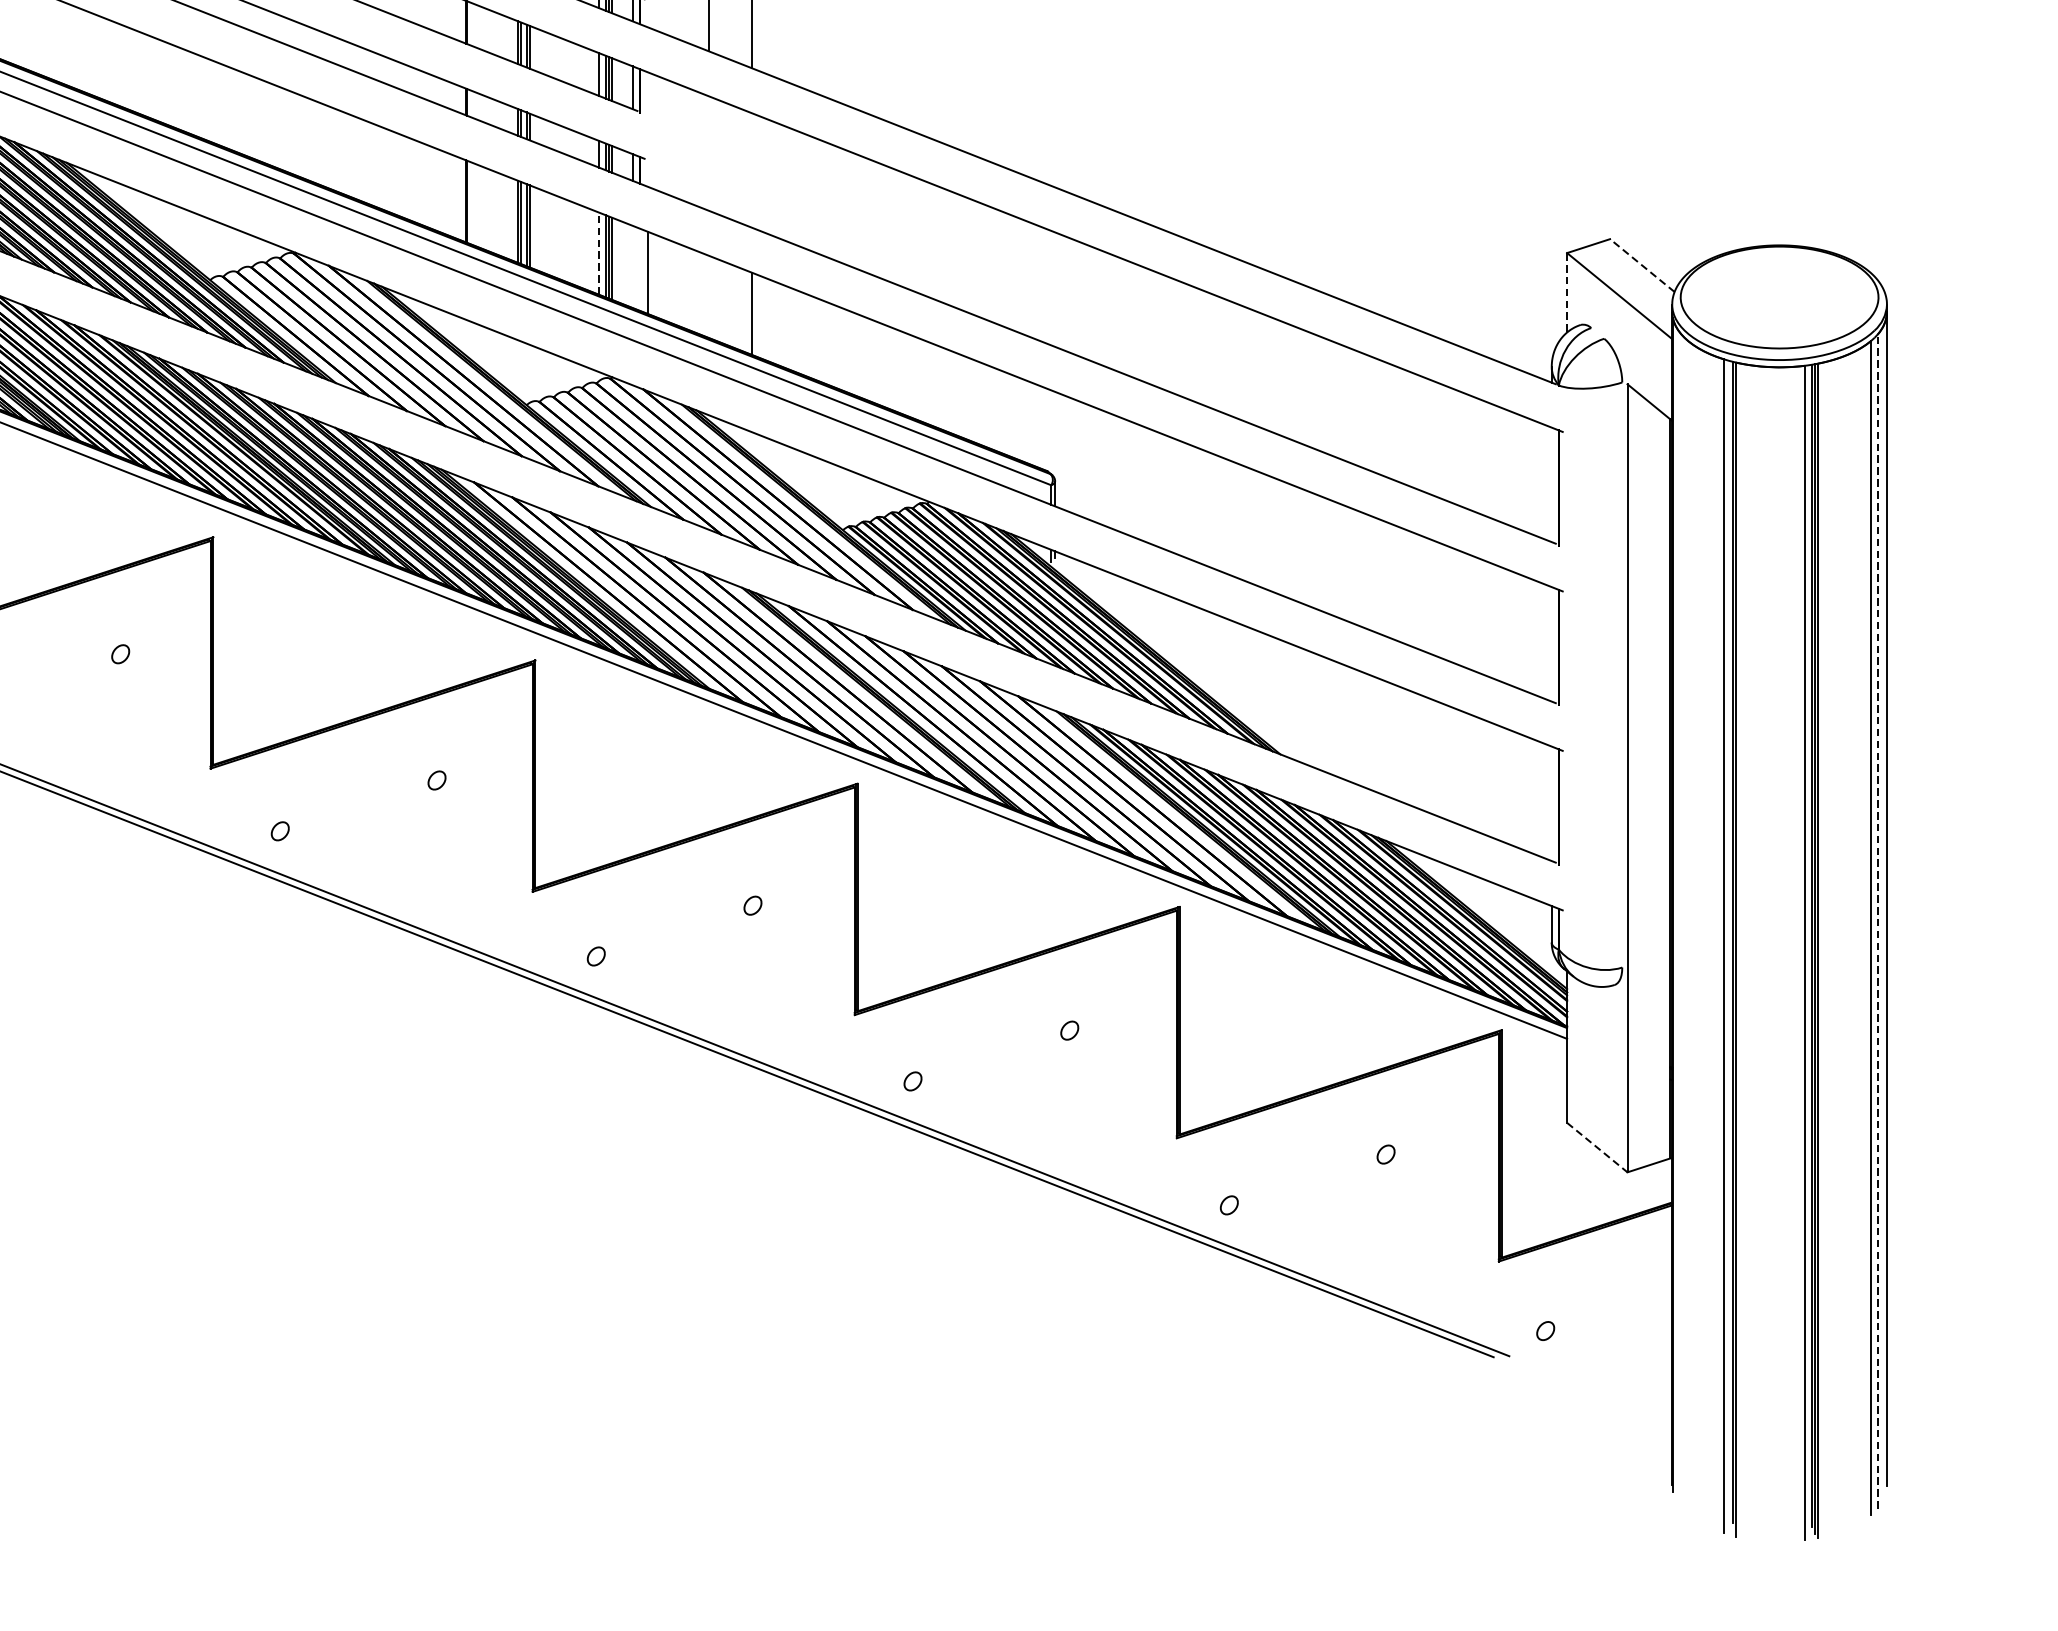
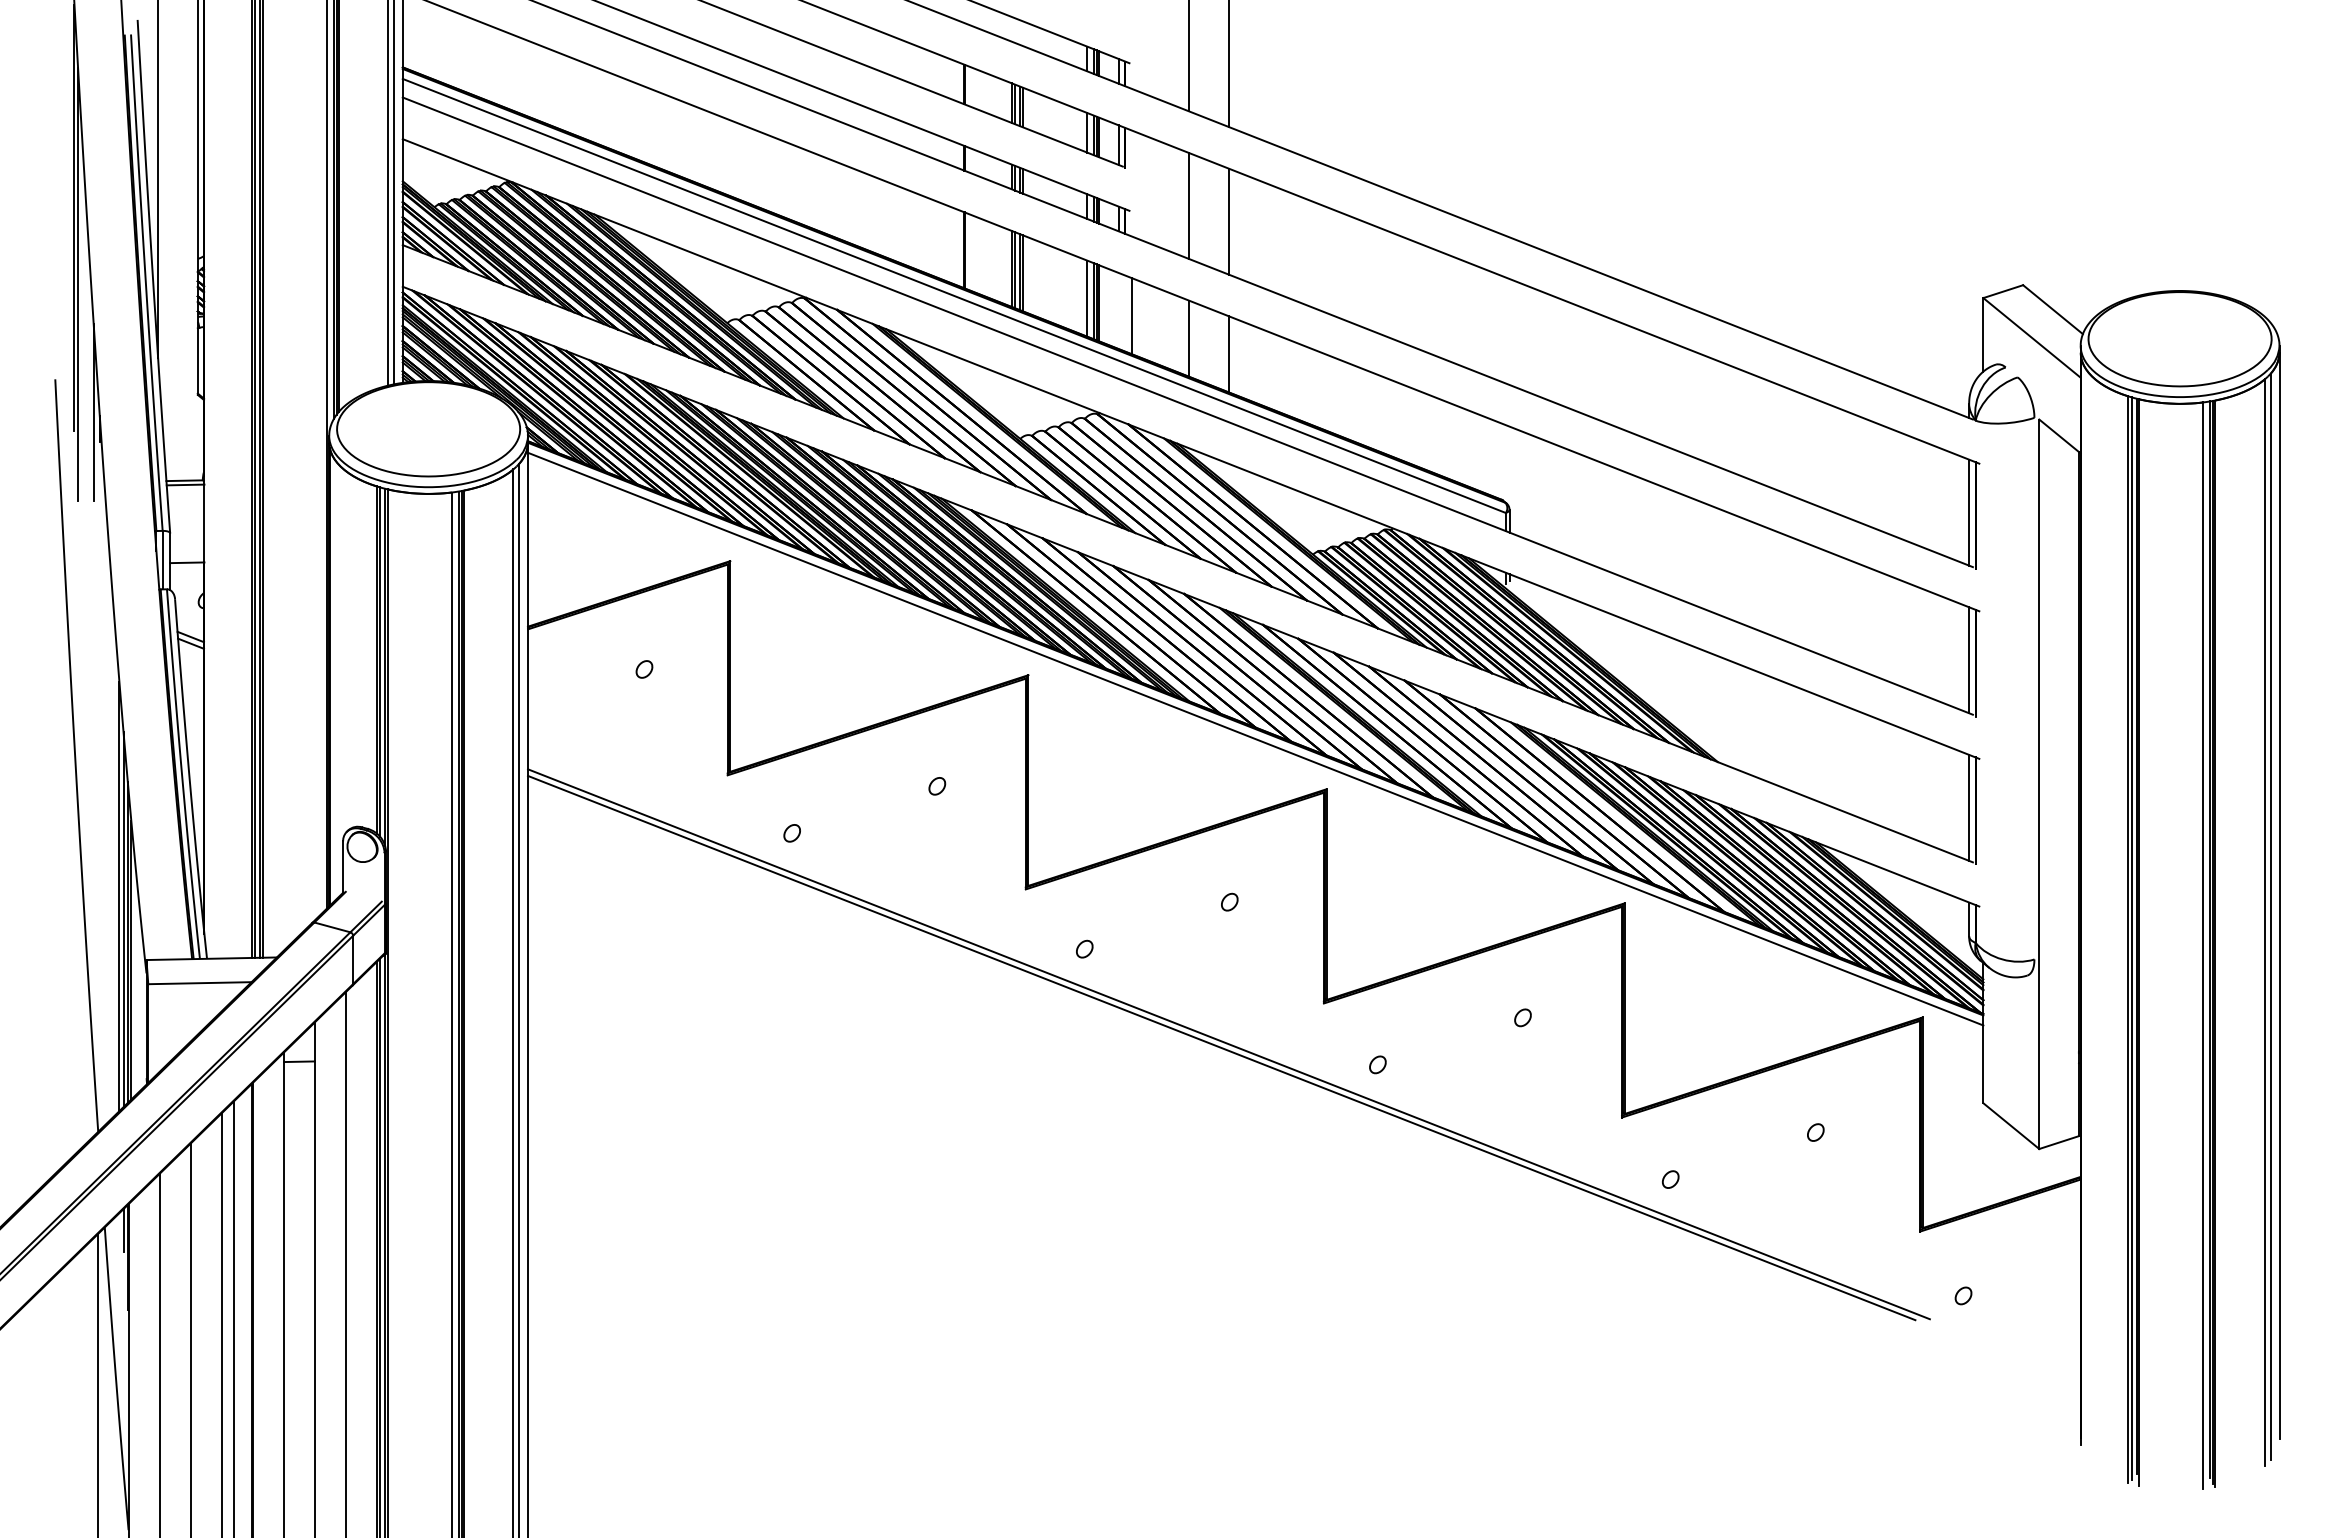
line: (708, 153) -> (1188, 205), added
line: (751, 170) -> (1228, 221), added
line: (599, 253) -> (1087, 298), dashed -> solid
line: (1642, 265) -> (2053, 309), dashed -> solid
line: (1567, 292) -> (1983, 334), dashed -> solid
line: (708, 296) -> (1188, 338), added
line: (1552, 484) -> (1969, 512), added
line: (1552, 644) -> (1969, 660), added
line: (1552, 803) -> (1969, 807), added
line: (1877, 921) -> (2270, 916), dashed -> solid
line: (1727, 944) -> (2131, 938), added
line: (1597, 1148) -> (2011, 1126), dashed -> solid

